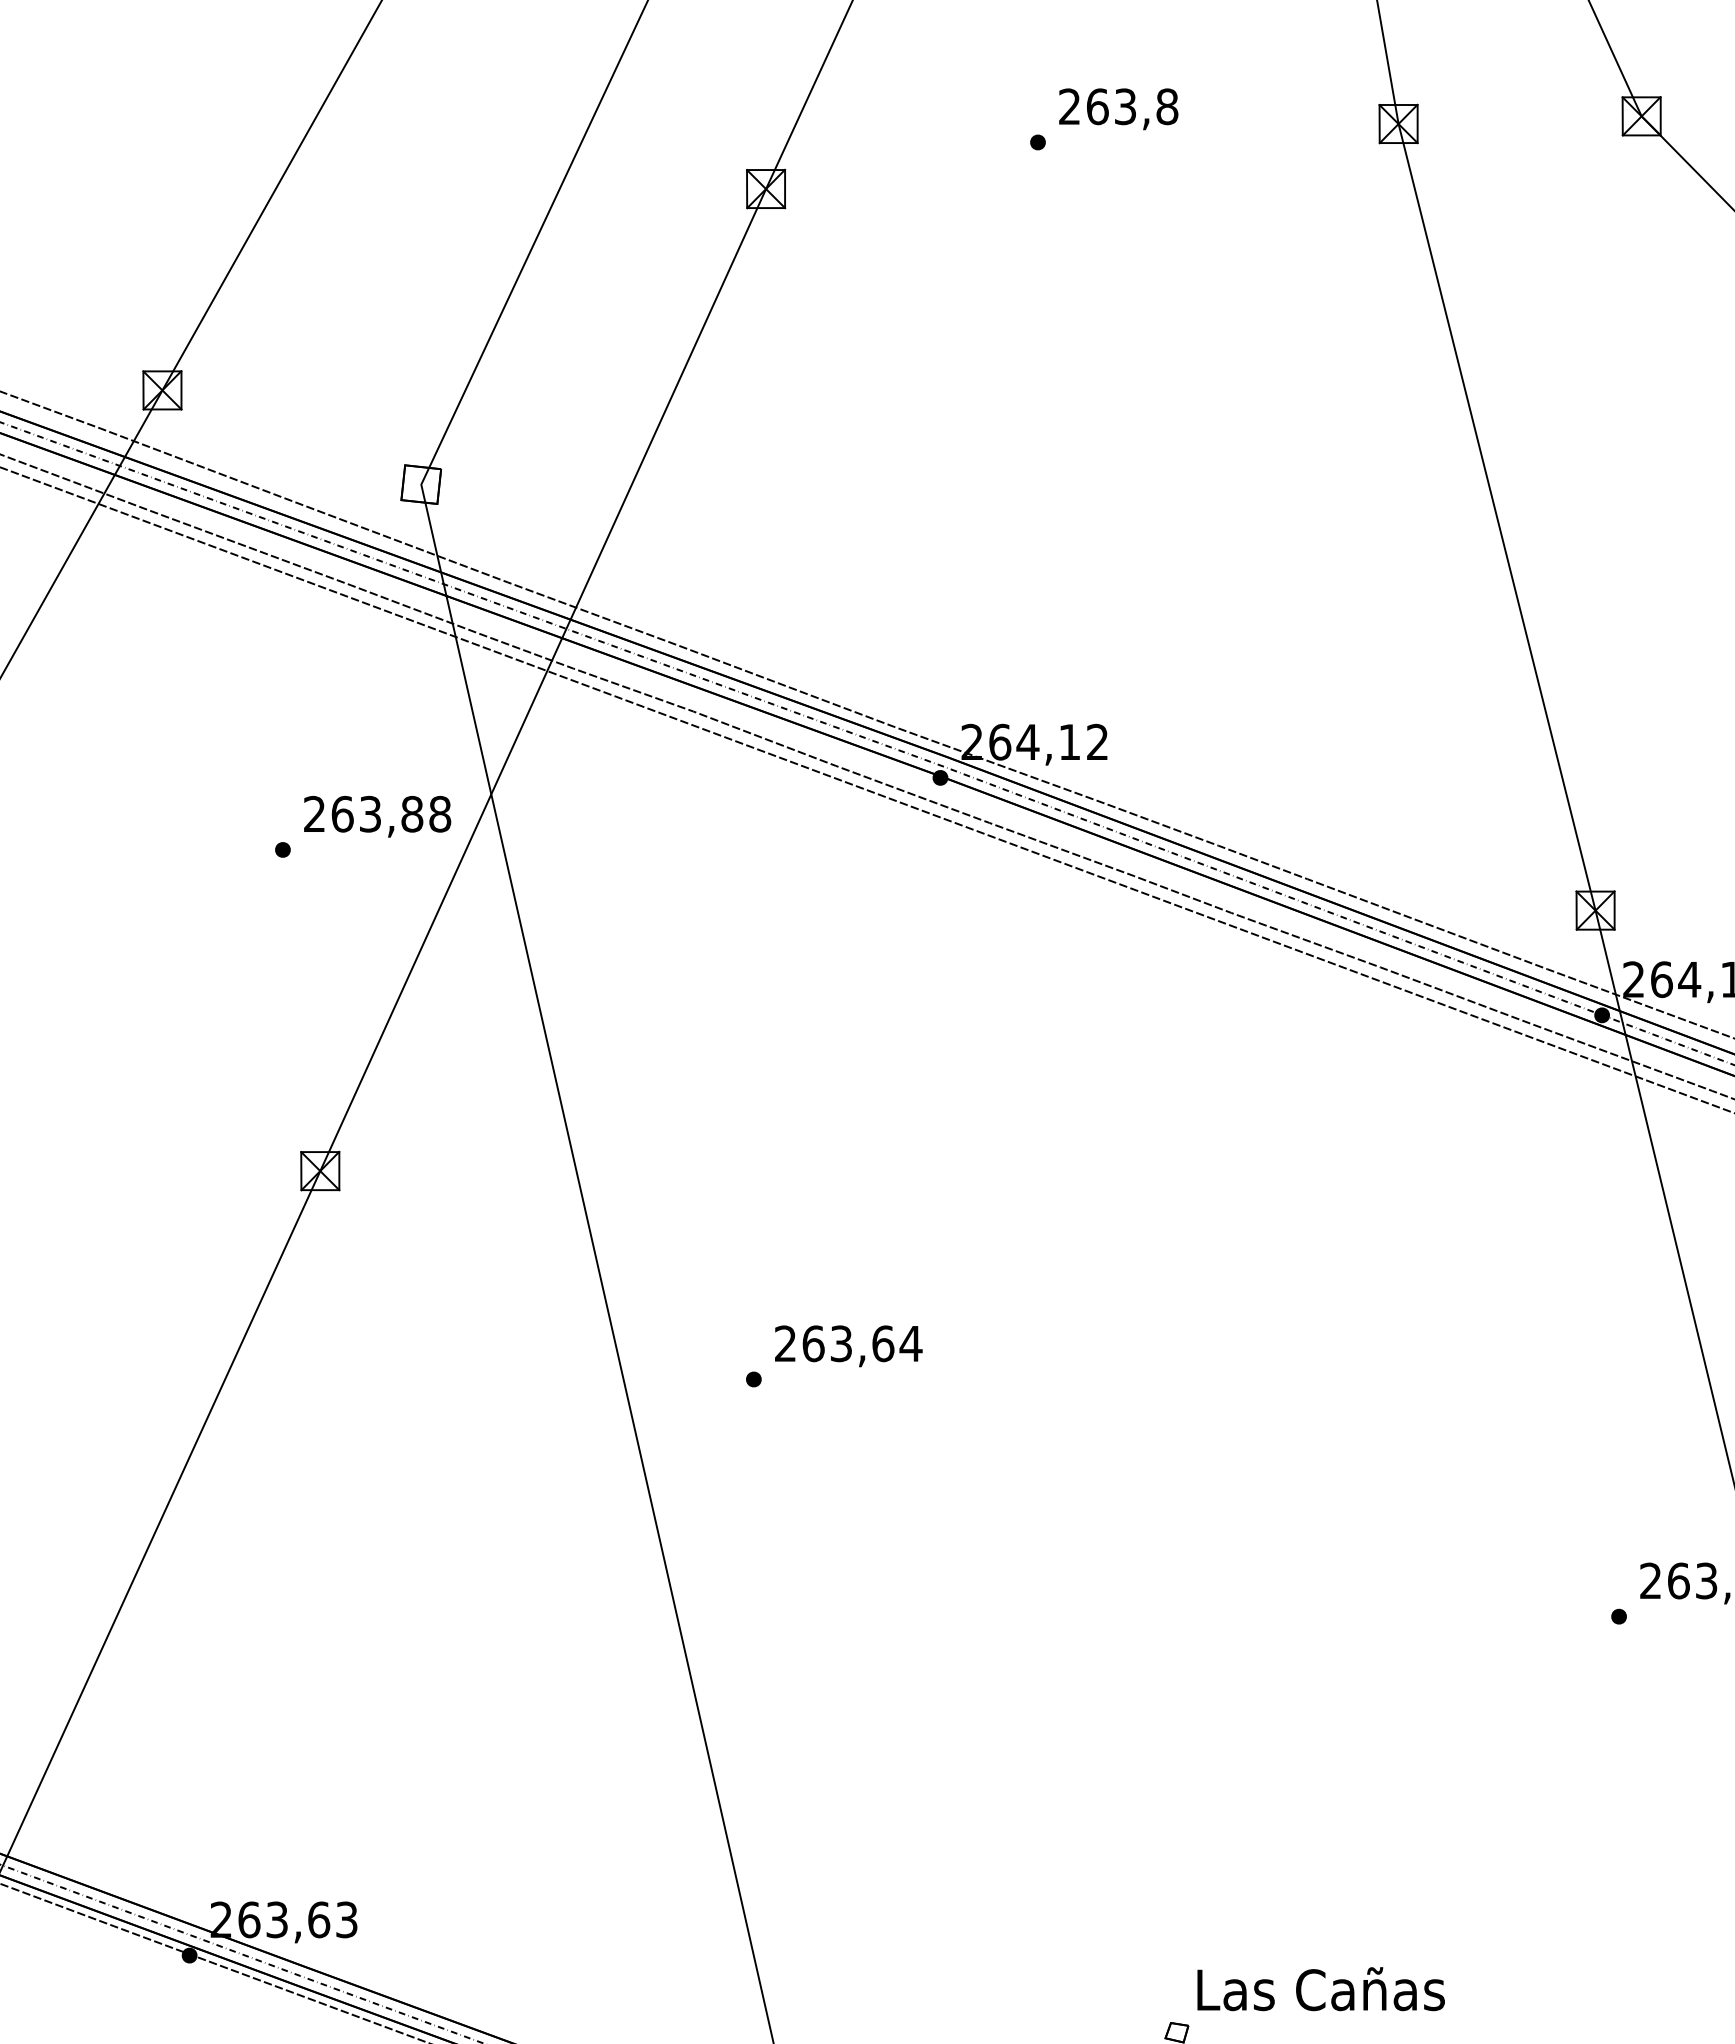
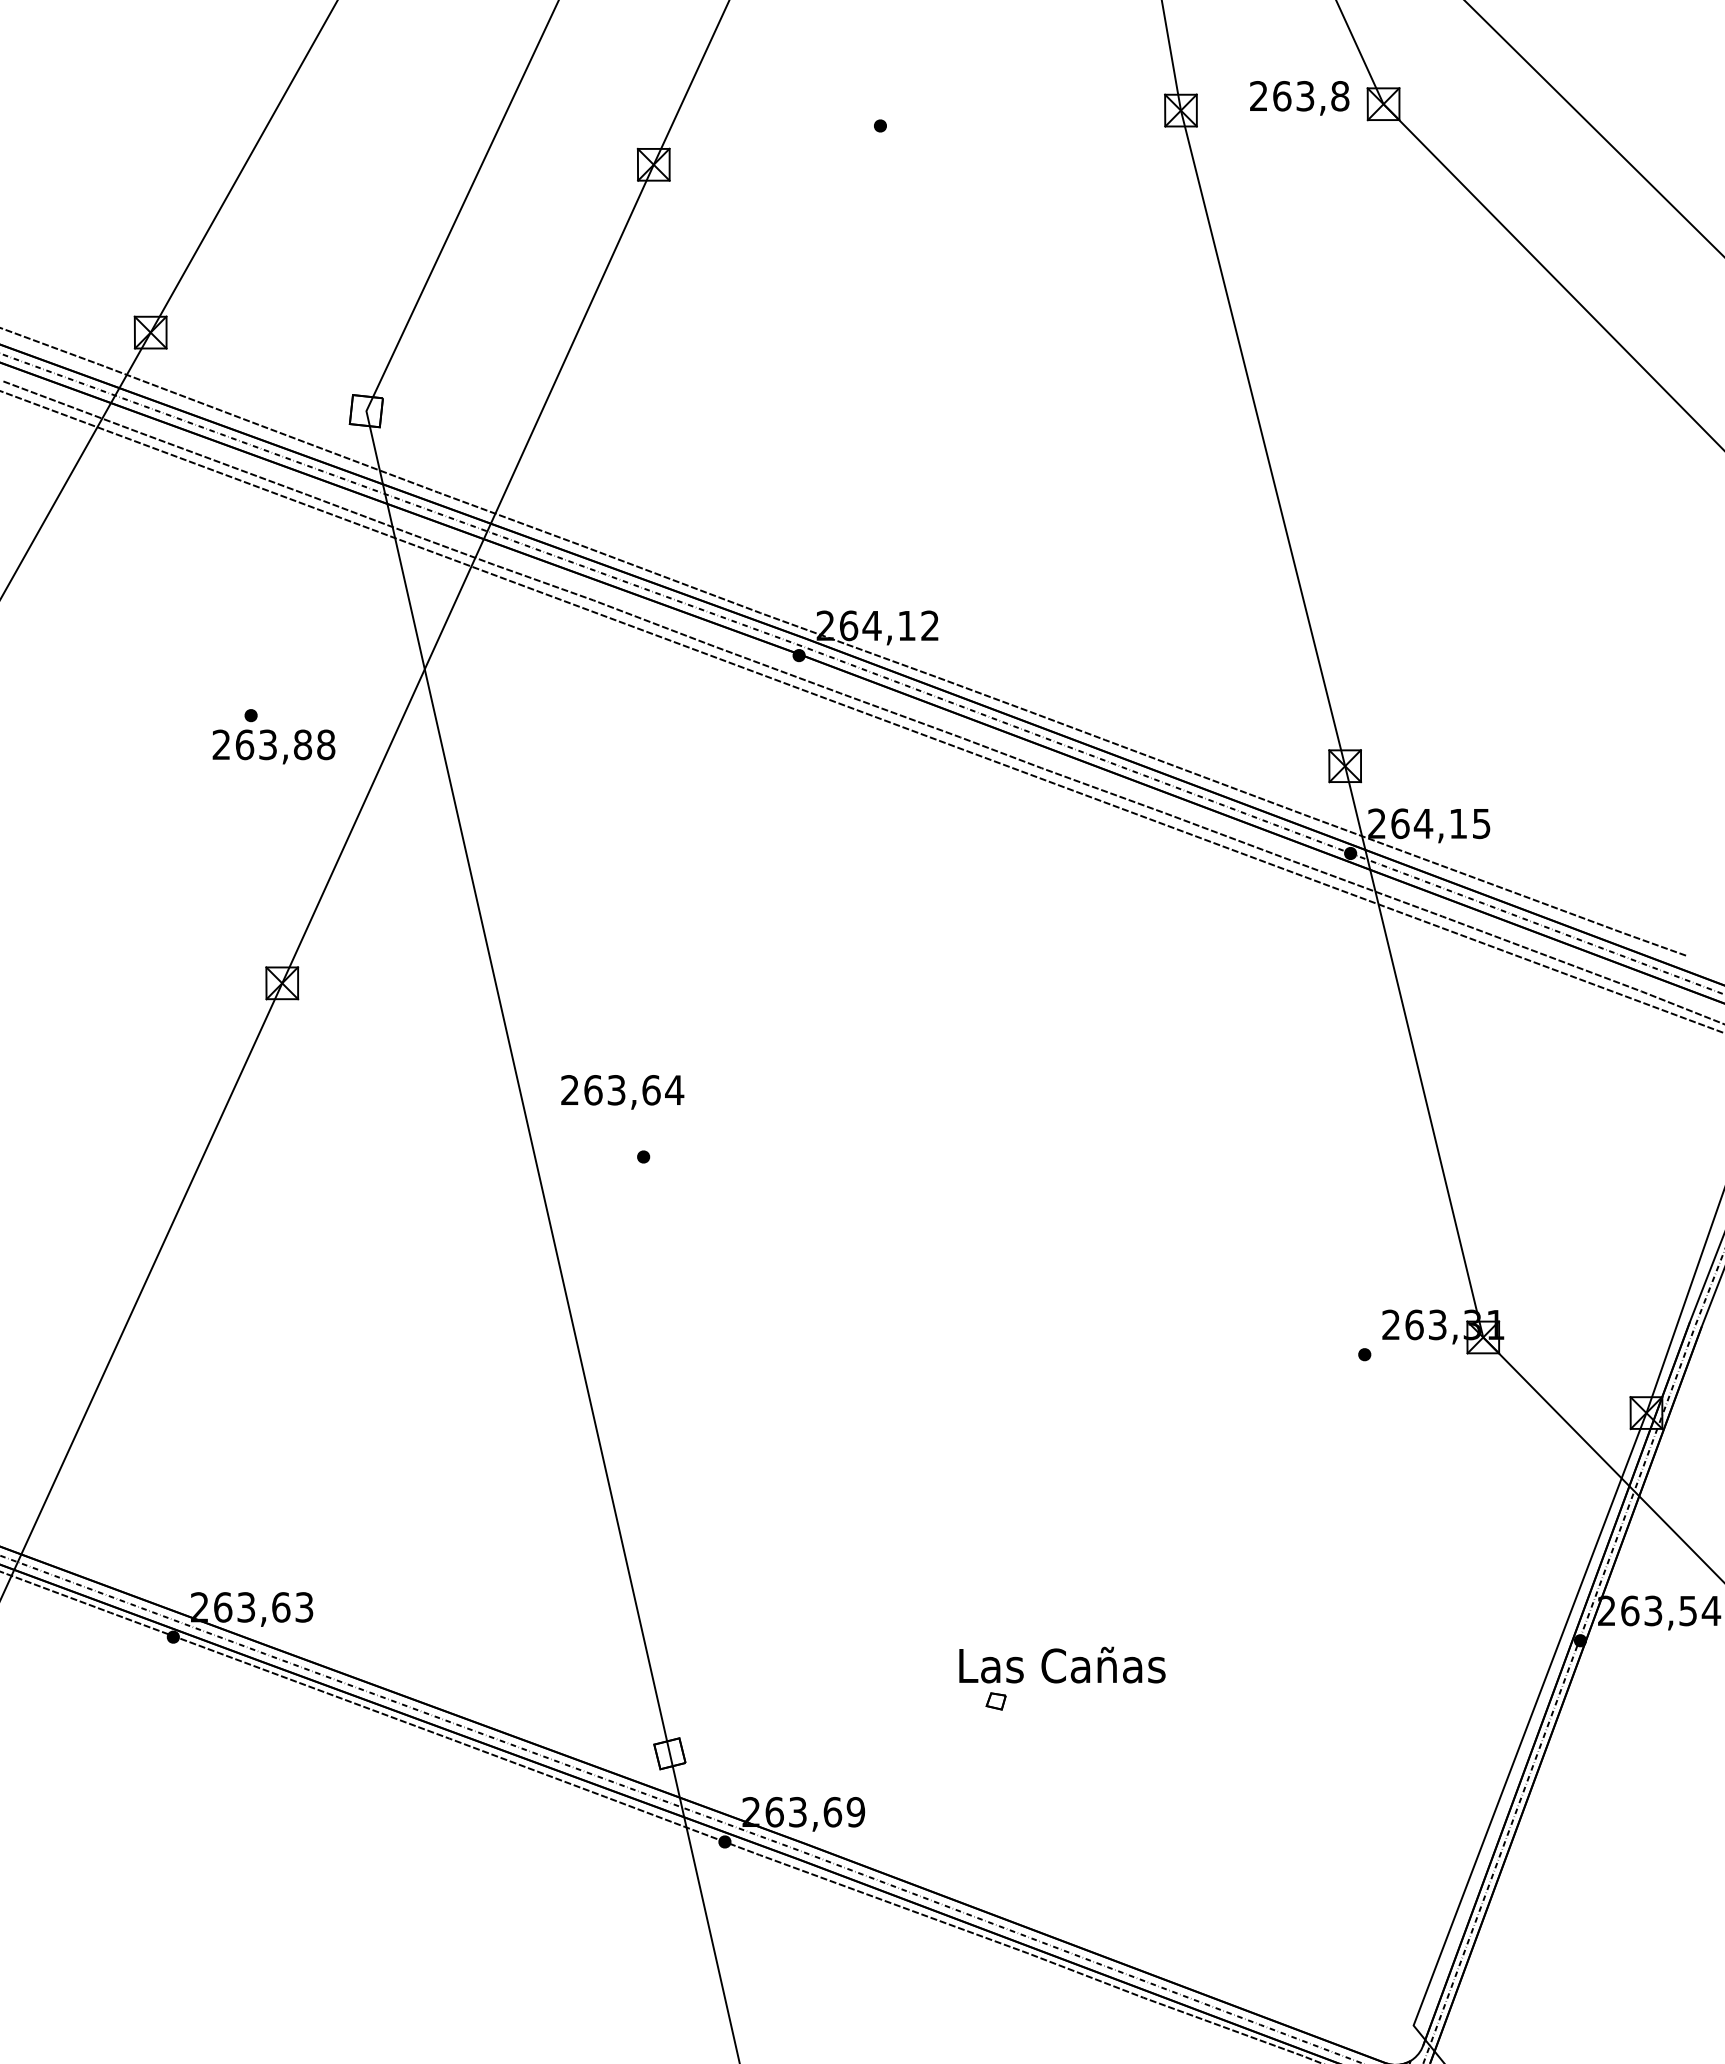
text: (1118, 109) -> (1299, 98), moved
text: (376, 816) -> (273, 746), moved
text: (848, 1346) -> (622, 1092), moved
text: (1321, 1988) -> (1062, 1664), moved

